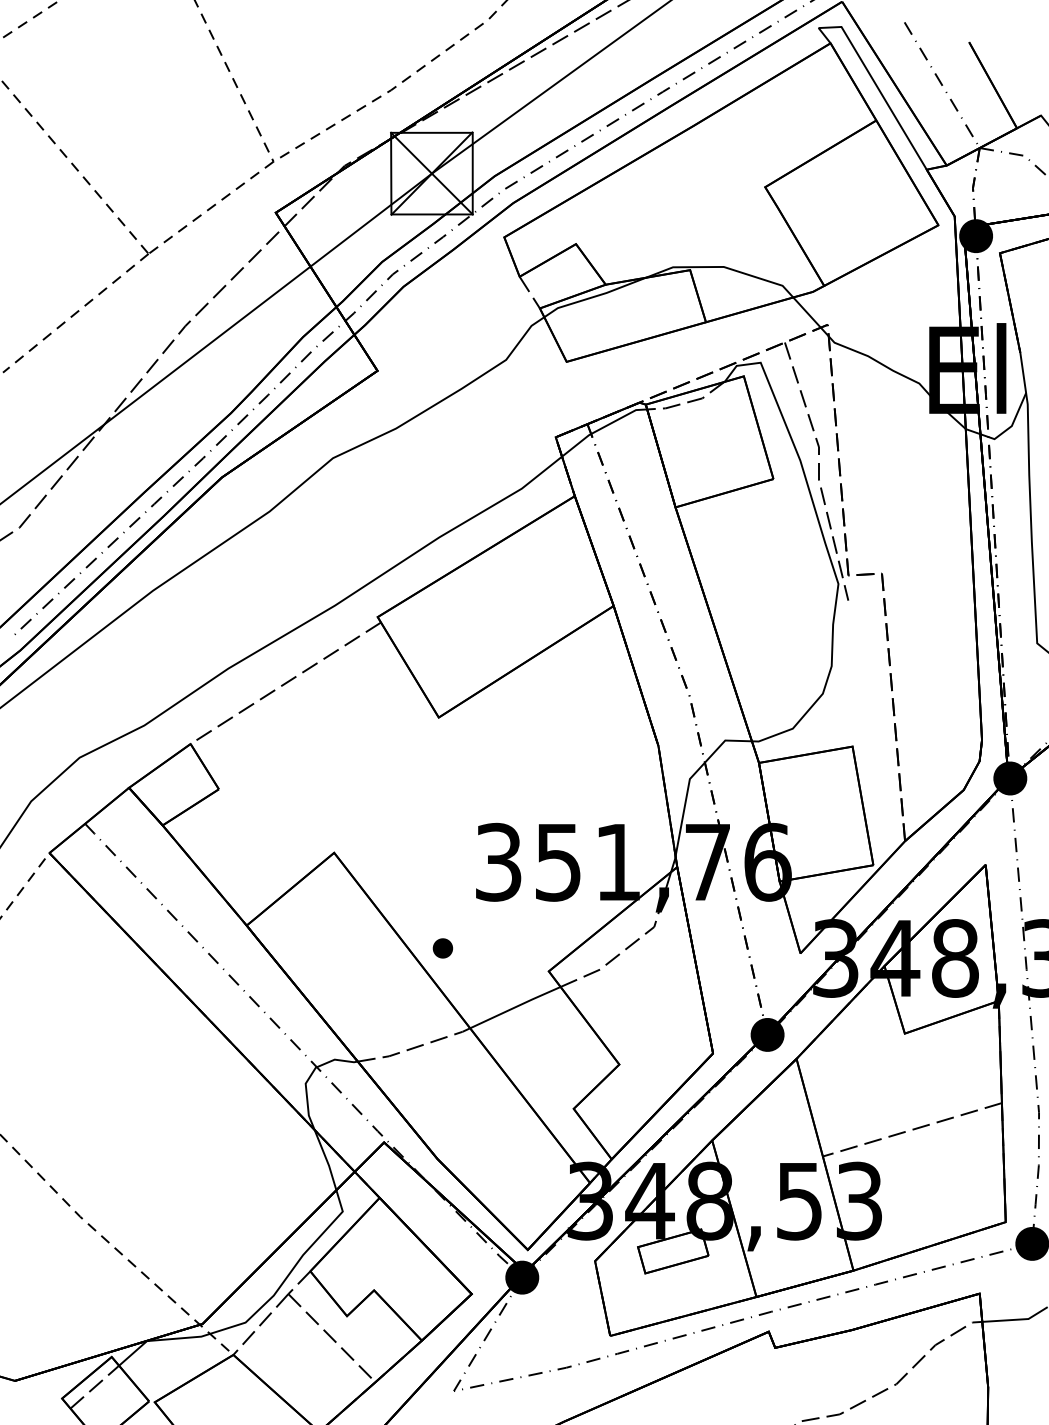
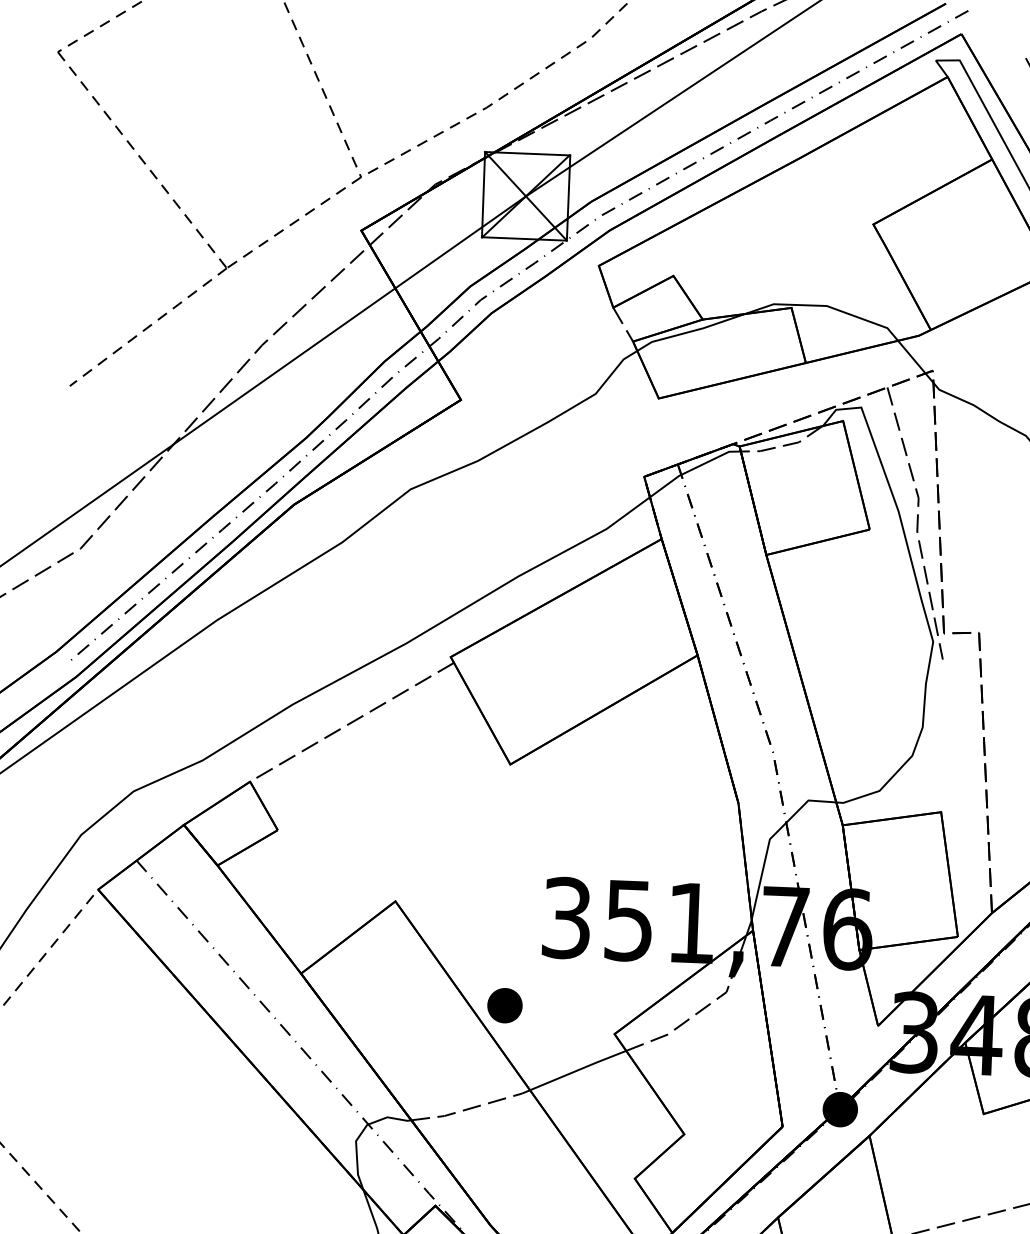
part: (442, 948) -> (504, 1005), size x1.67

